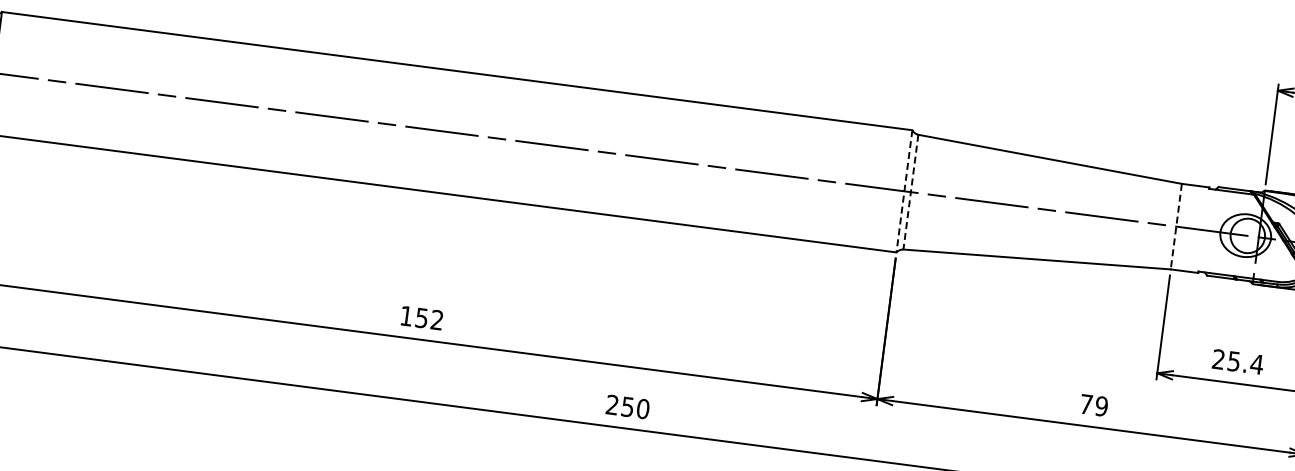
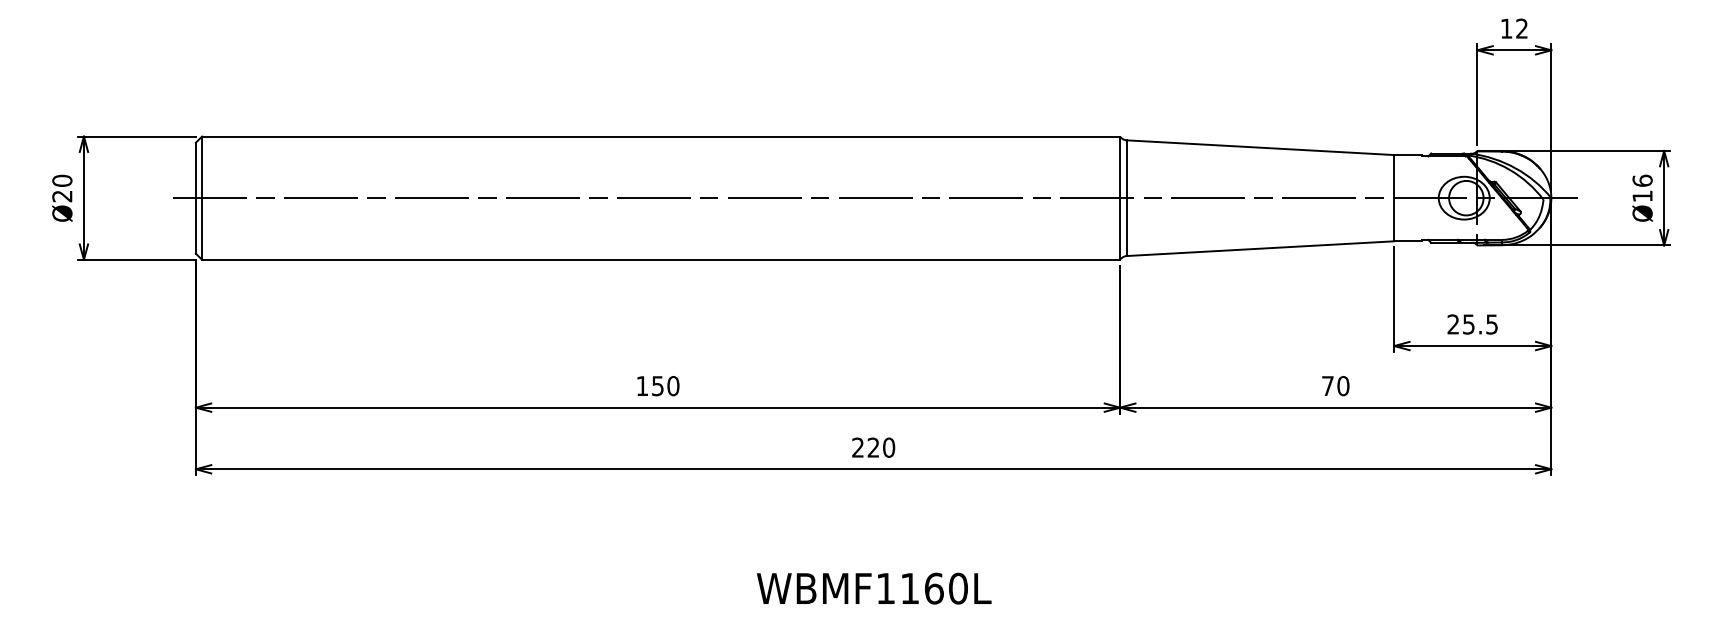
line: (904, 191) -> (1120, 198), dashed -> solid
line: (910, 192) -> (1126, 198), dashed -> solid
line: (1176, 226) -> (1394, 198), dashed -> solid
text: (437, 320) -> (673, 386), 152 -> 150
text: (1256, 364) -> (1491, 324), 25.4 -> 25.5
text: (627, 406) -> (873, 447), 250 -> 220
text: (1101, 406) -> (1343, 386), 79 -> 70

